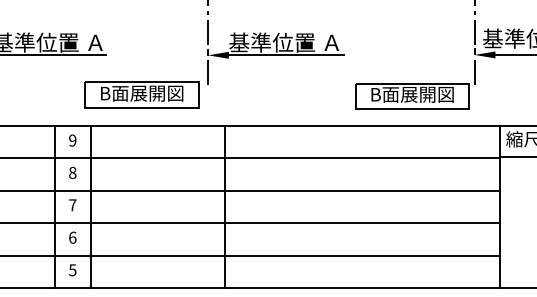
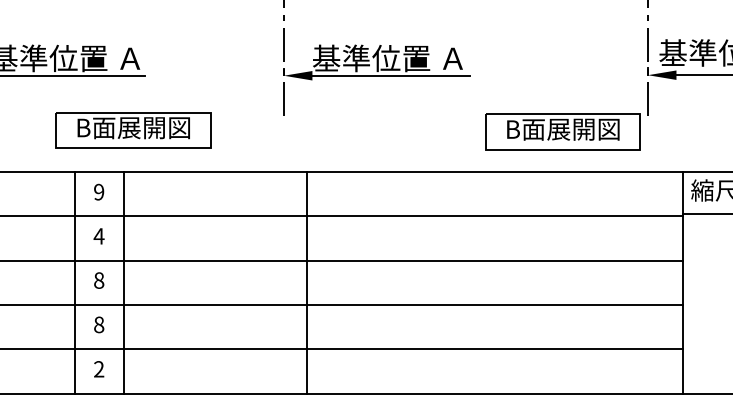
part: (141, 94) -> (132, 129), moved
text: (72, 172) -> (98, 235), 8 -> 4
text: (72, 205) -> (98, 280), 7 -> 8
text: (72, 237) -> (98, 324), 6 -> 8
text: (72, 270) -> (98, 369), 5 -> 2

